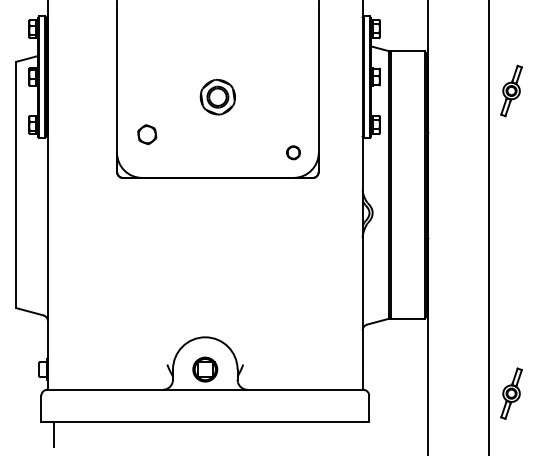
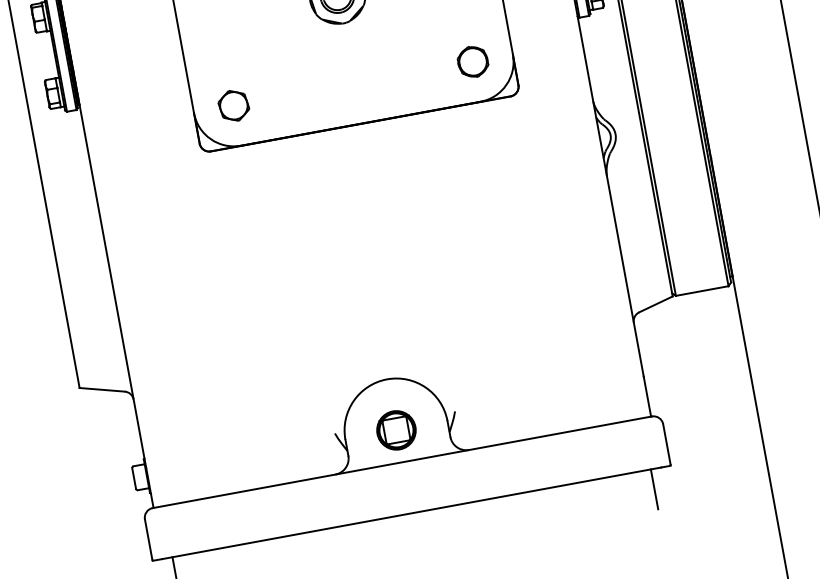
part: (147, 134) -> (234, 105), moved
part: (293, 152) -> (472, 61), size x1.43
line: (356, 434) -> (654, 489), added

